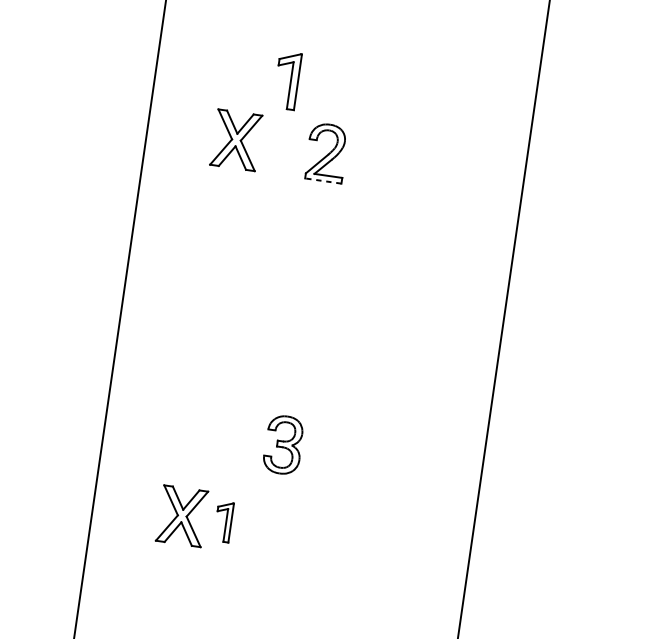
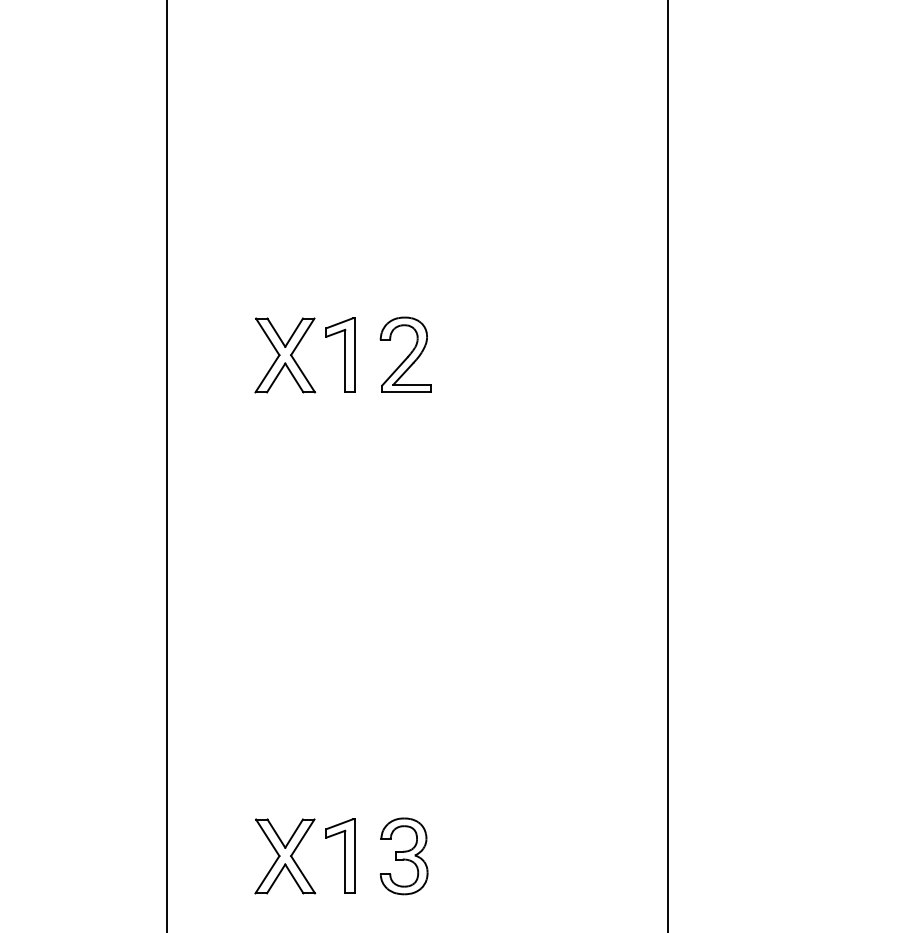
part: (287, 80) -> (340, 354), moved
line: (322, 181) -> (405, 392), dashed -> solid
part: (283, 445) -> (403, 856), moved
part: (223, 521) -> (340, 855), size x1.43

